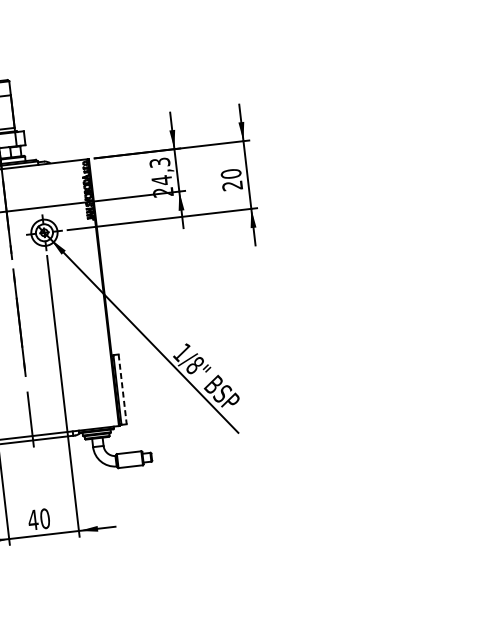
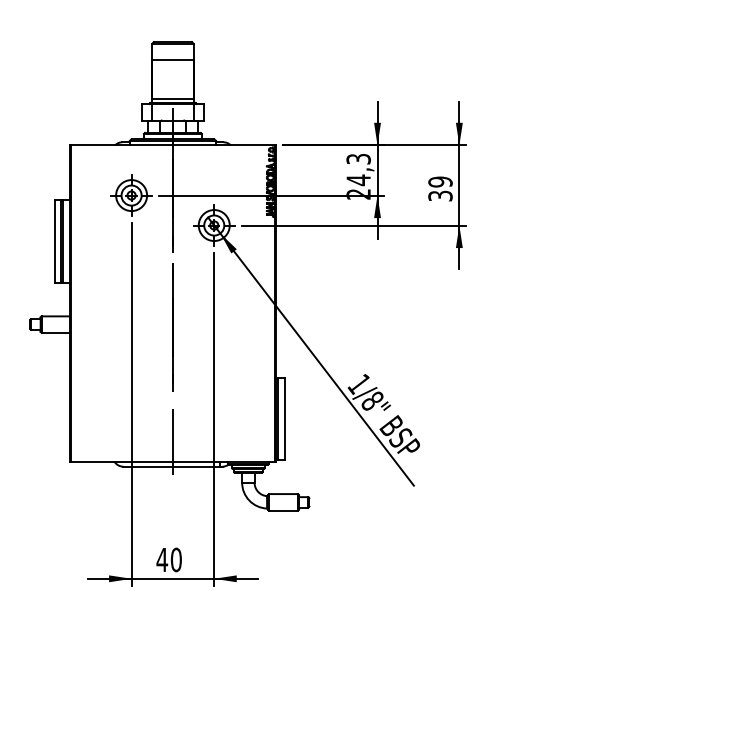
text: (231, 179) -> (440, 188), 20 -> 39
line: (122, 389) -> (284, 419), dashed -> solid

